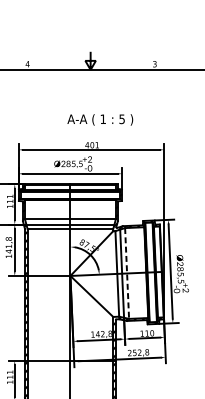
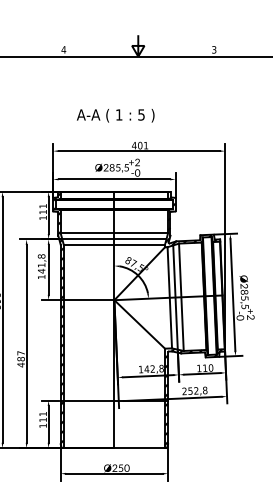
text: (100, 119) -> (115, 115), moved
line: (127, 273) -> (181, 297), dashed -> solid

